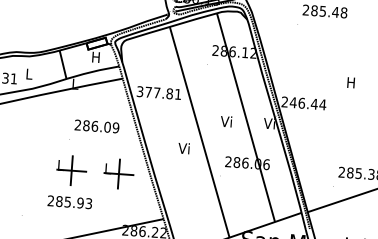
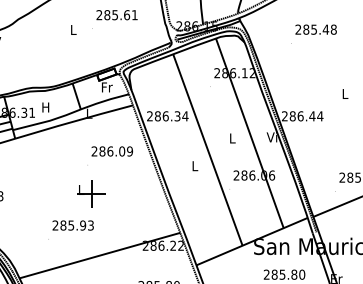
text: (95, 57) -> (106, 87), H -> Fr
text: (28, 74) -> (45, 107), L -> H
text: (350, 82) -> (344, 93), H -> L
text: (158, 93) -> (167, 116), 377.81 -> 286.34
text: (293, 102) -> (292, 116), 246.44 -> 286.44
text: (225, 121) -> (231, 138), Vi -> L
text: (184, 147) -> (194, 165), Vi -> L
part: (118, 173) -> (135, 193), removed
text: (69, 202) -> (72, 225), moved

